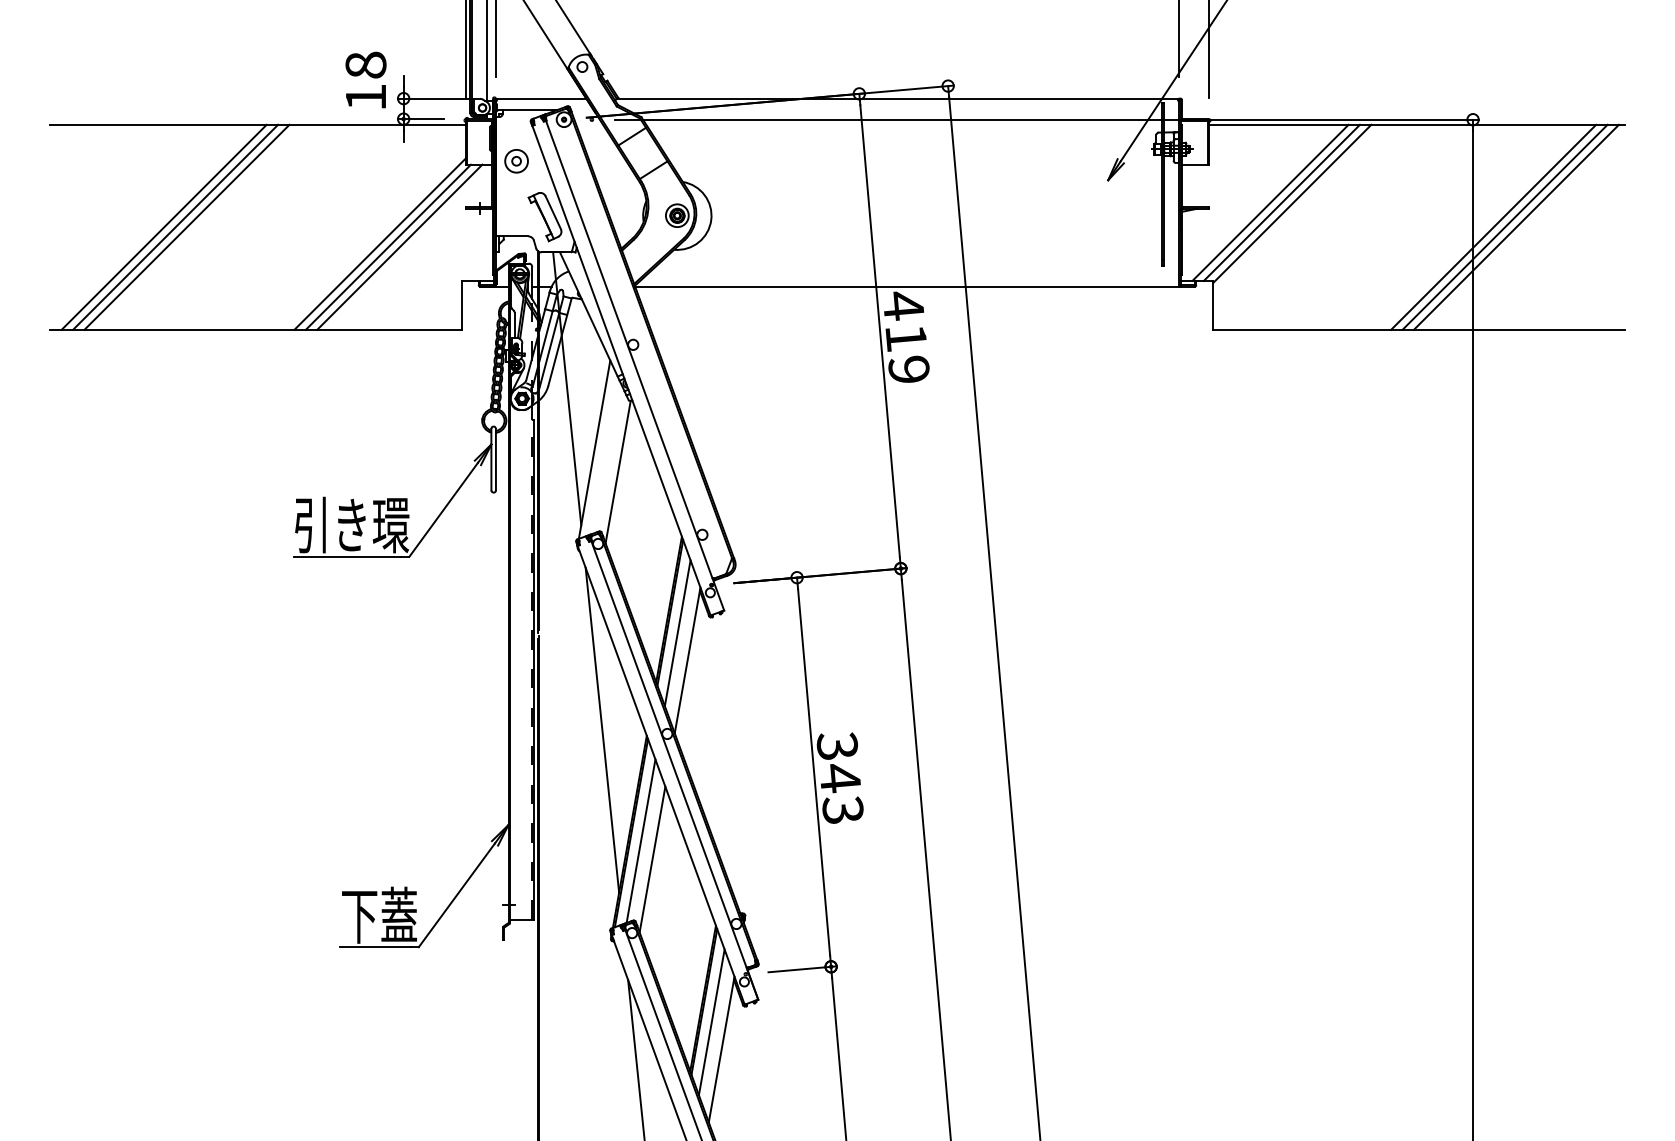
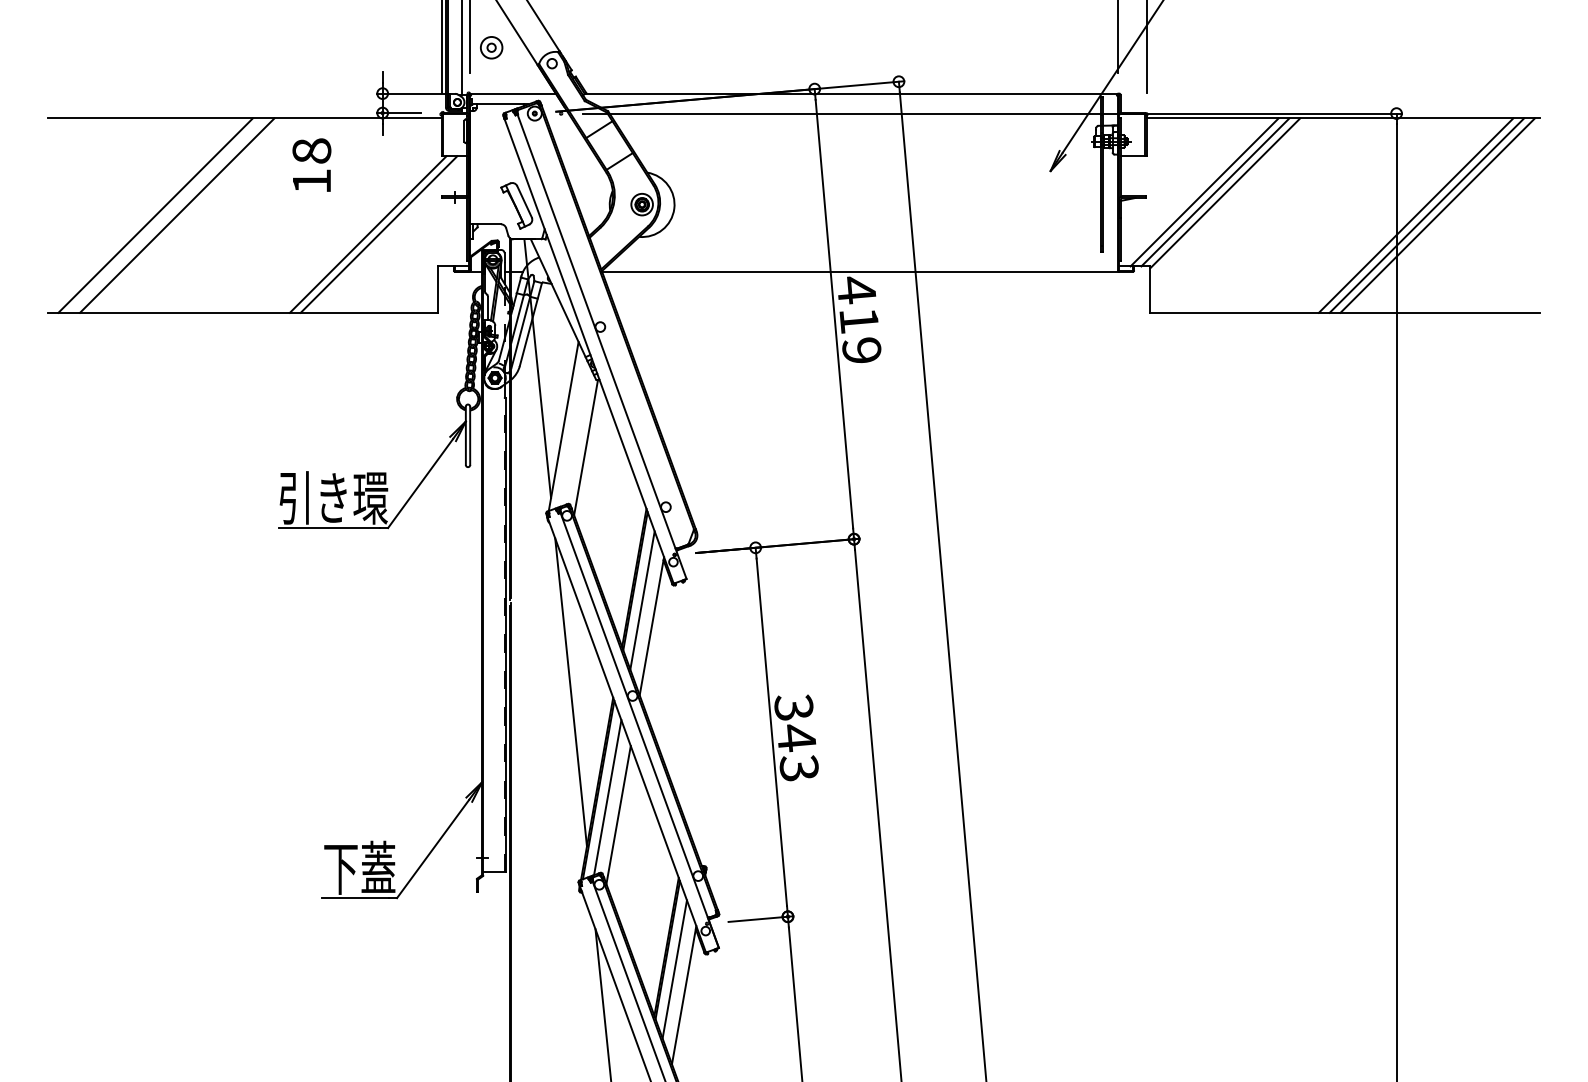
text: (365, 79) -> (311, 164), moved
part: (516, 161) -> (491, 47), moved
line: (175, 226) -> (166, 214), removed
line: (379, 243) -> (359, 230), removed

